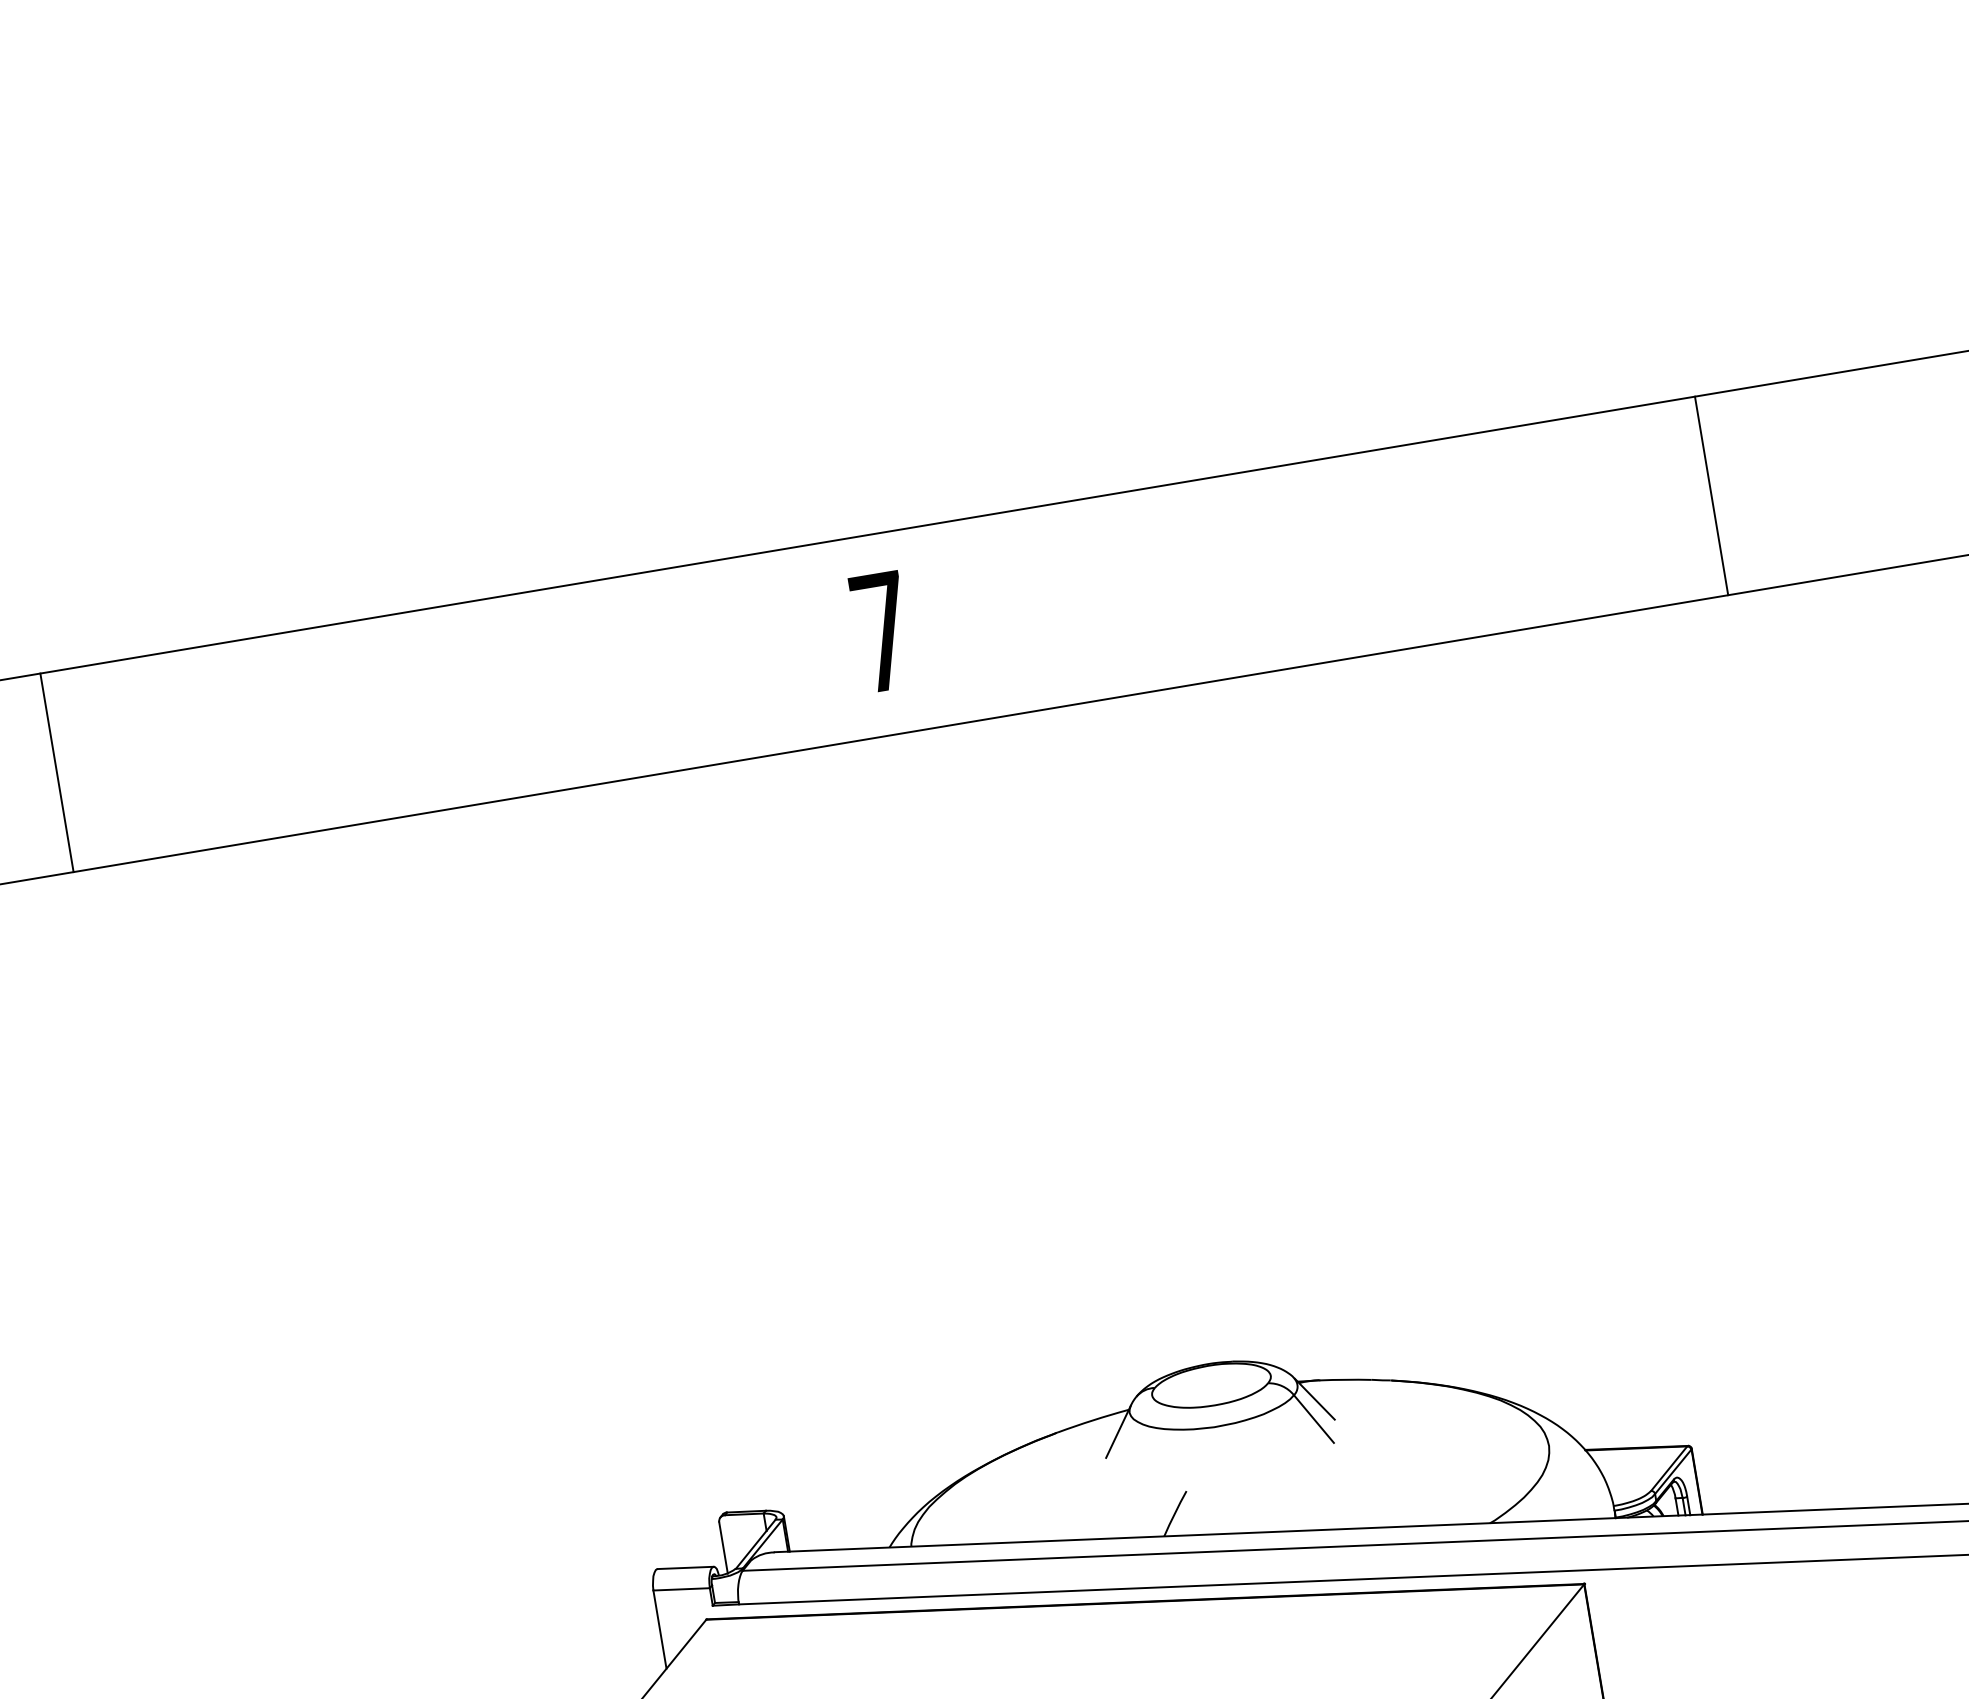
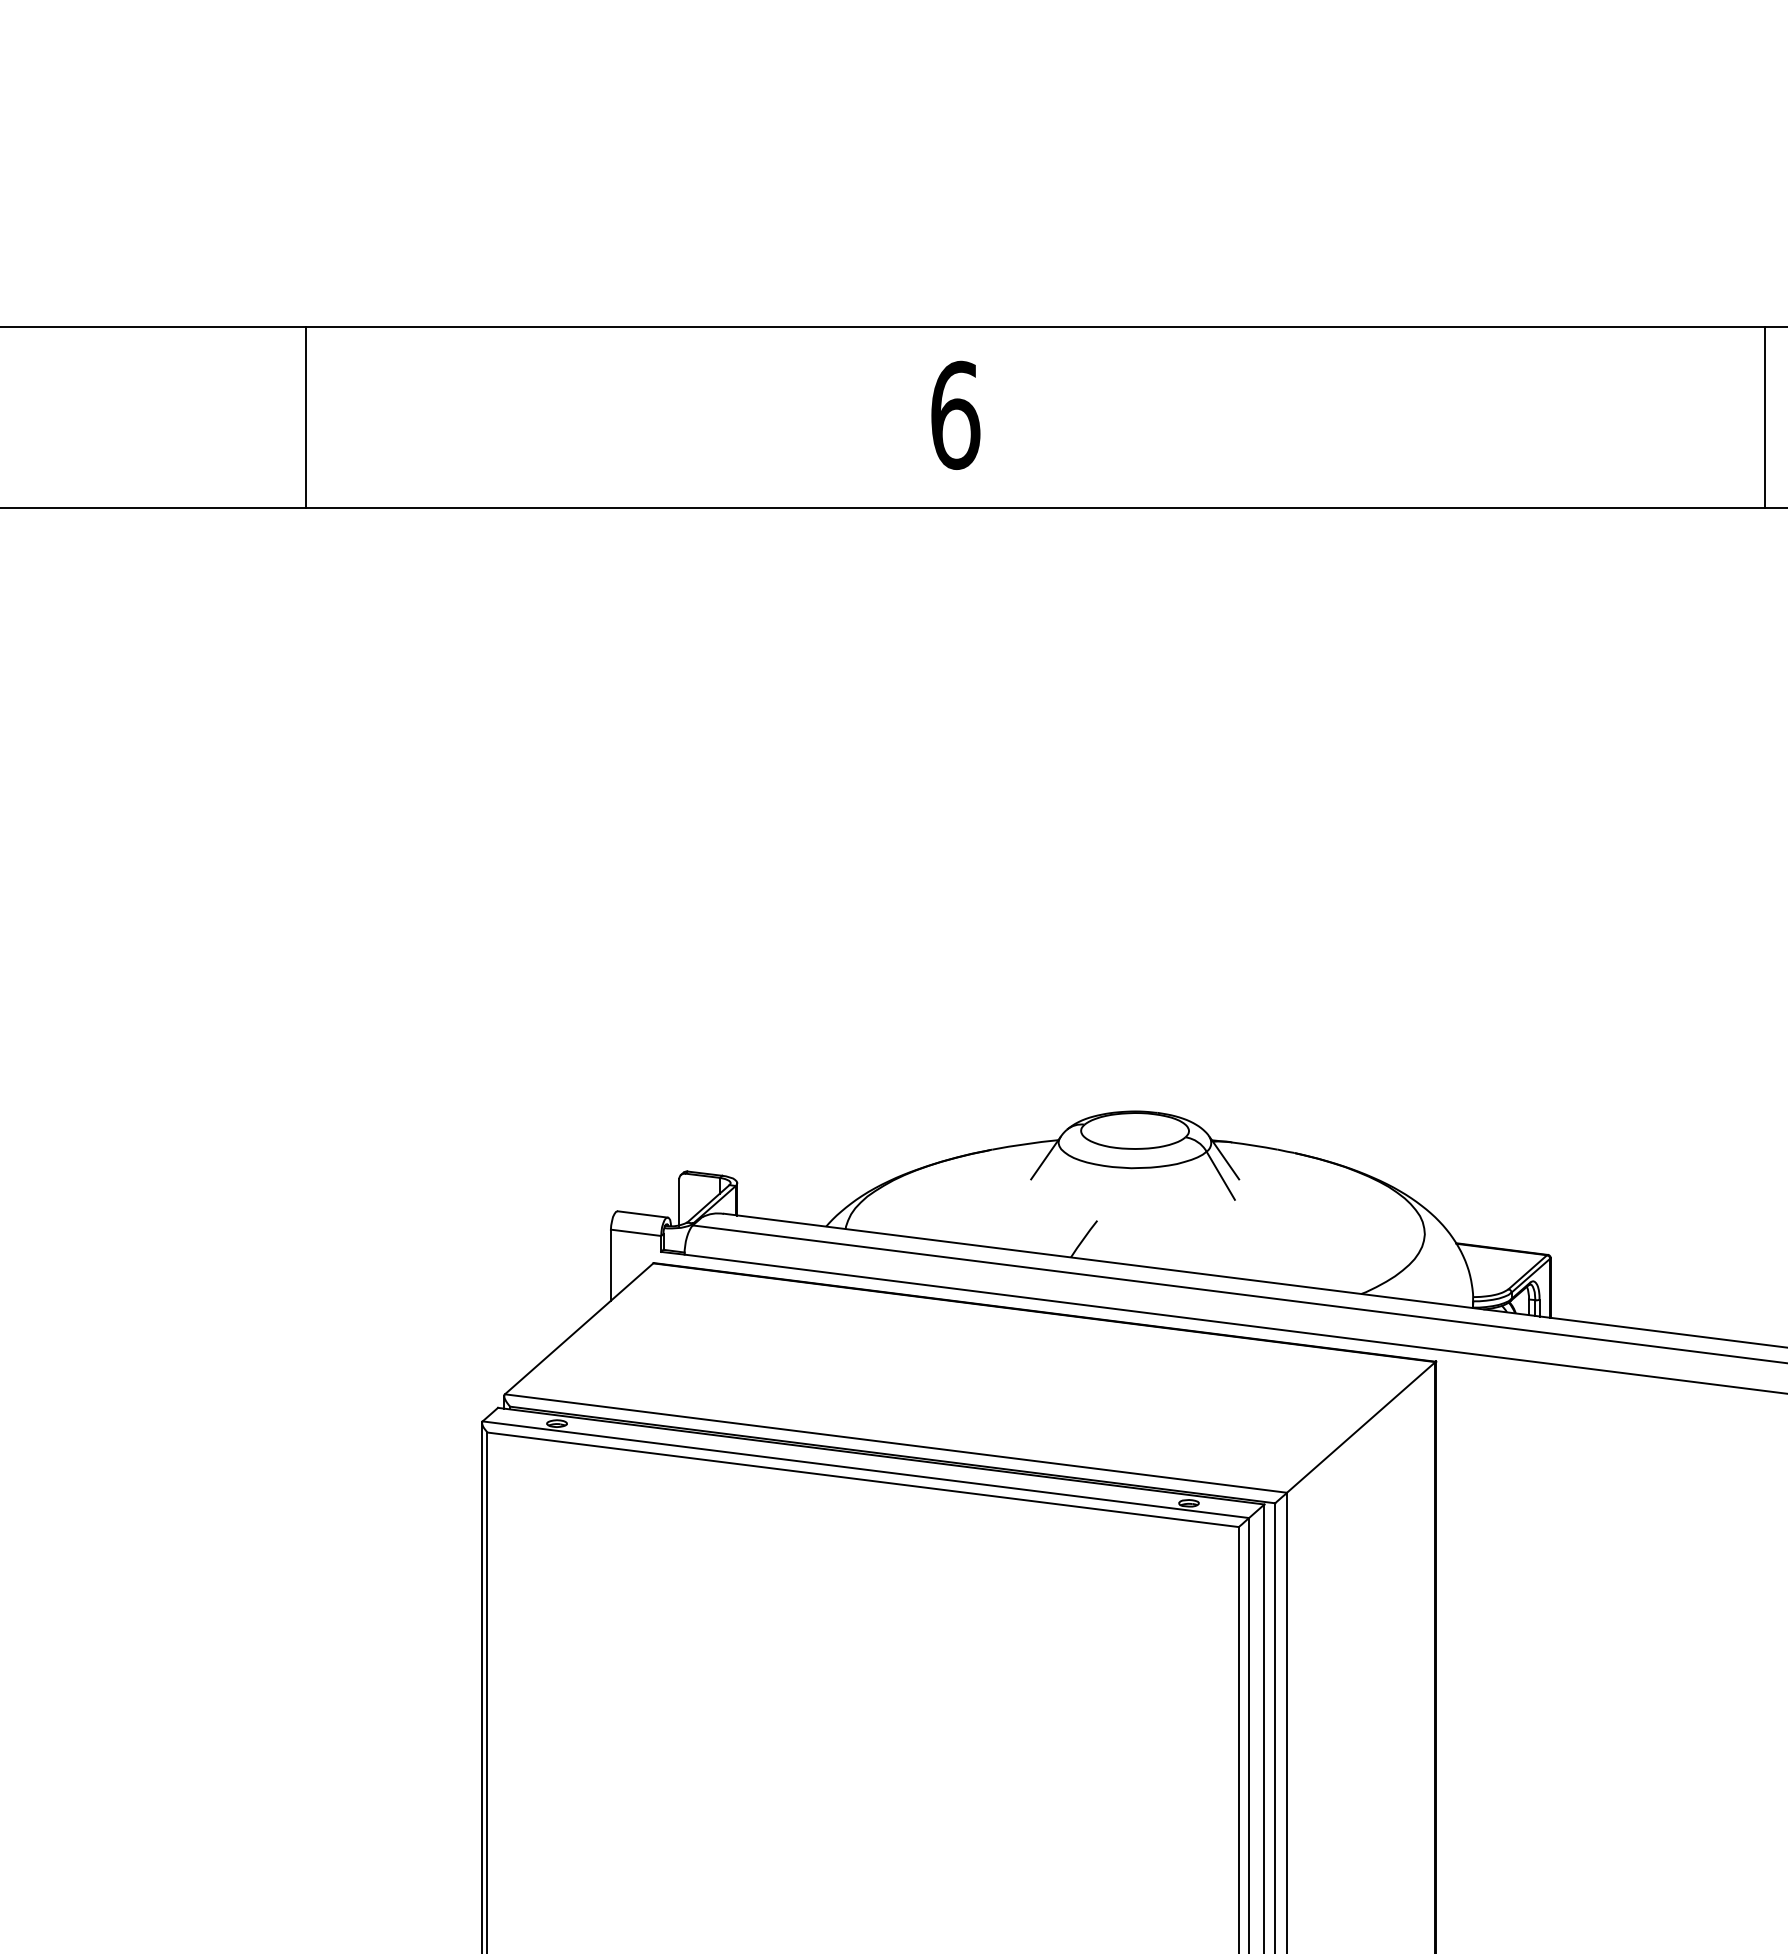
line: (1711, 495) -> (1765, 417), moved
text: (882, 630) -> (955, 414), 7 -> 6
line: (57, 772) -> (306, 417), moved

